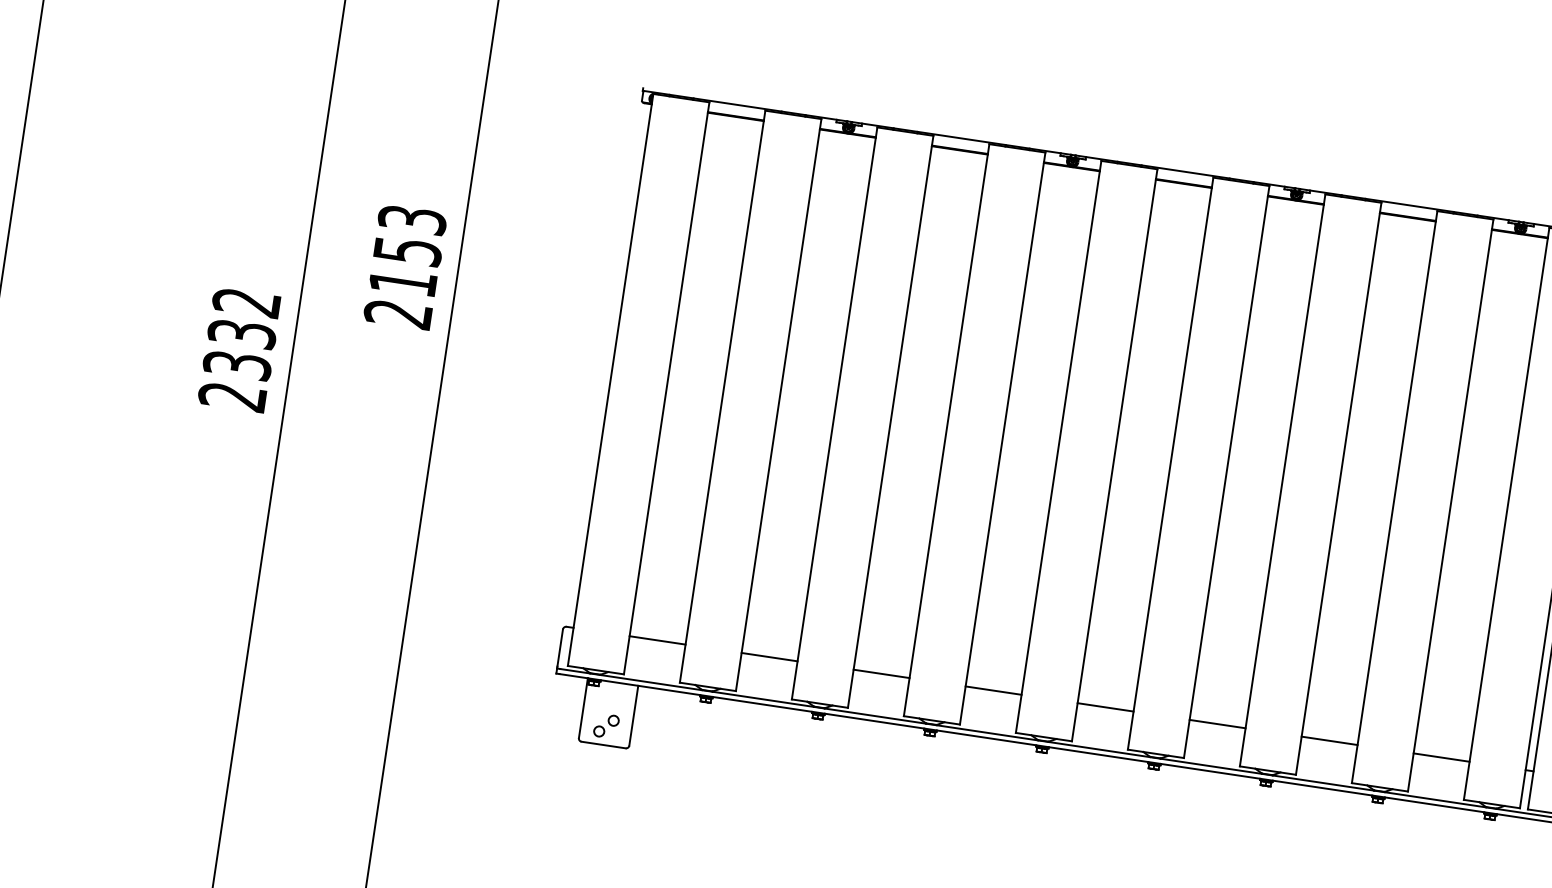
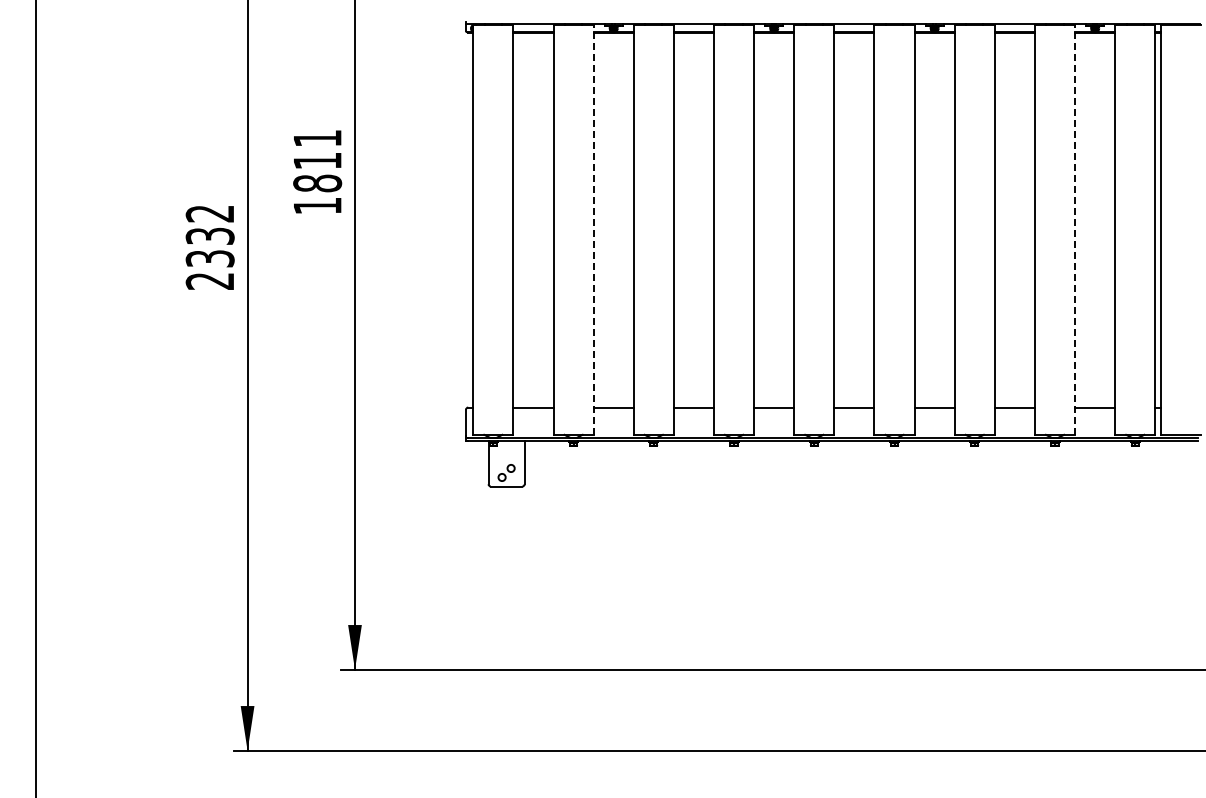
text: (405, 267) -> (317, 172), 2153 -> 1811
line: (778, 404) -> (593, 229), solid -> dashed
line: (1451, 504) -> (1075, 229), solid -> dashed

